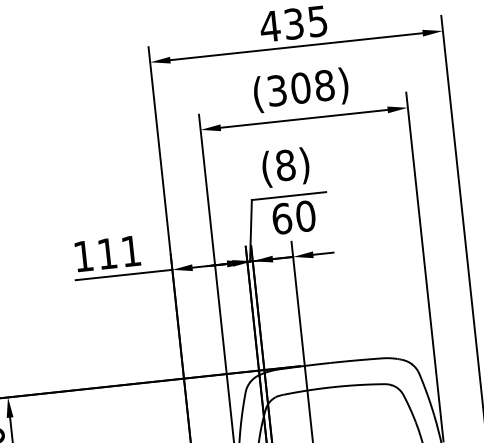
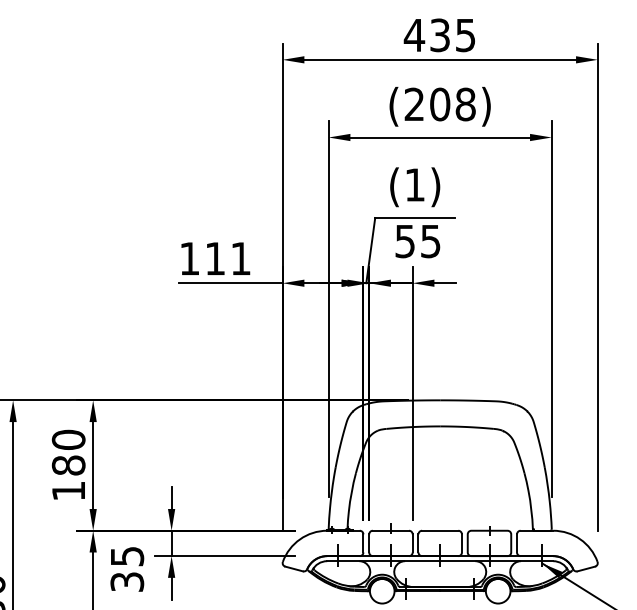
text: (277, 90) -> (414, 104), (308) -> (208)
text: (285, 164) -> (415, 184), (8) -> (1)
text: (293, 217) -> (417, 241), 60 -> 55

